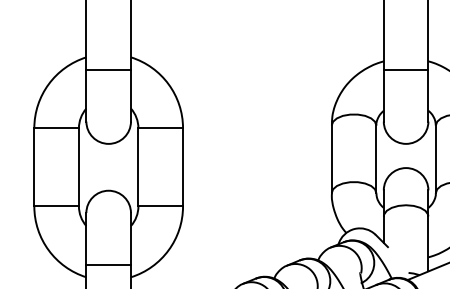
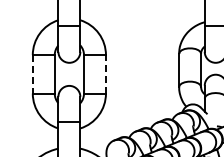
line: (182, 165) -> (105, 73), solid -> dashed
line: (33, 167) -> (32, 74), solid -> dashed

